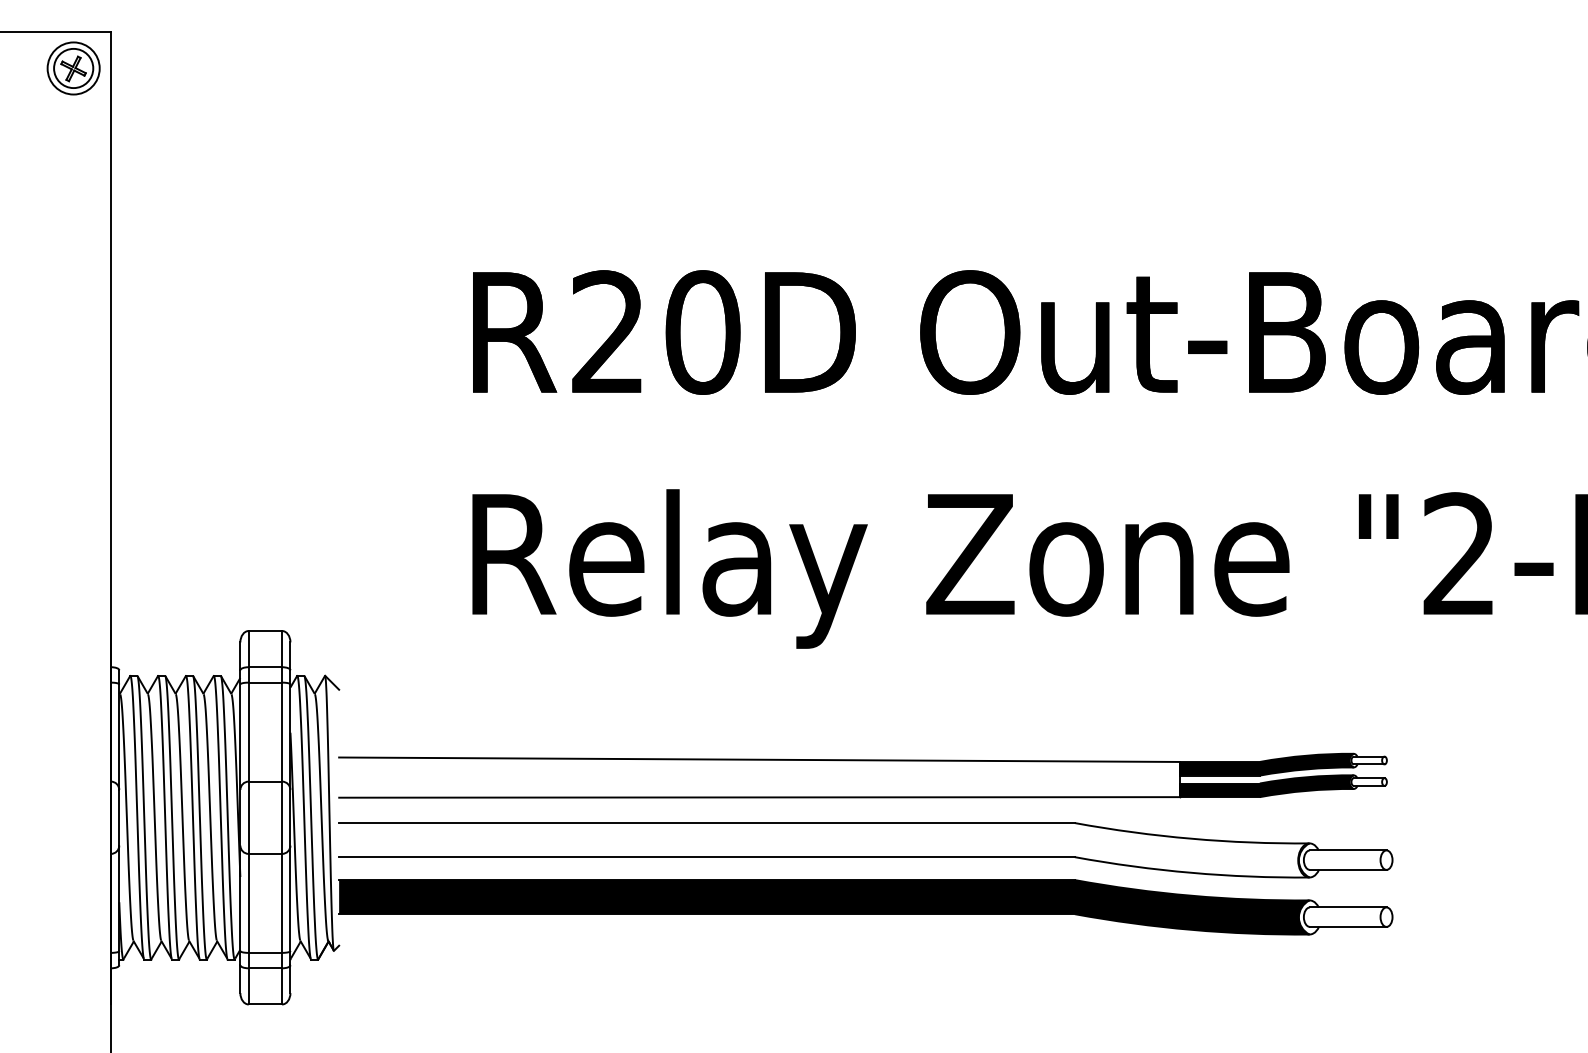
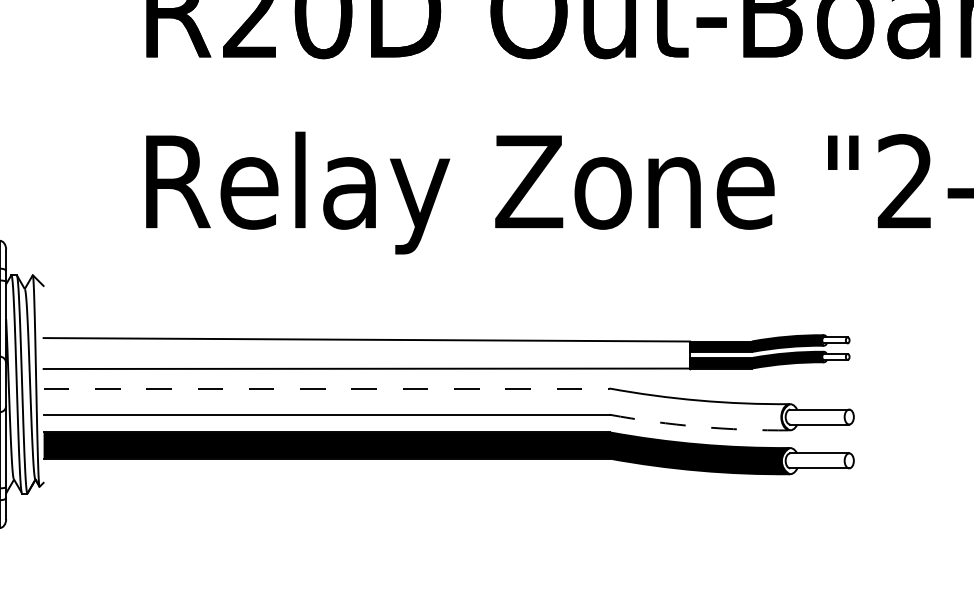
line: (706, 823) -> (326, 388), solid -> dashed
arc: (1191, 872) -> (699, 426), solid -> dashed

